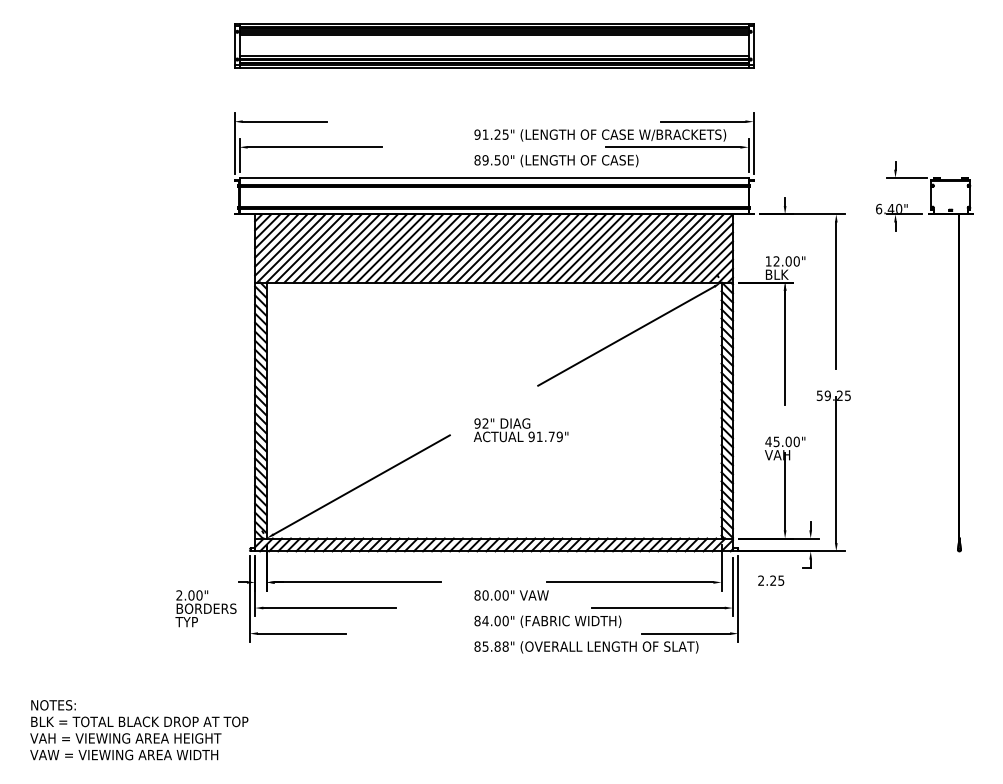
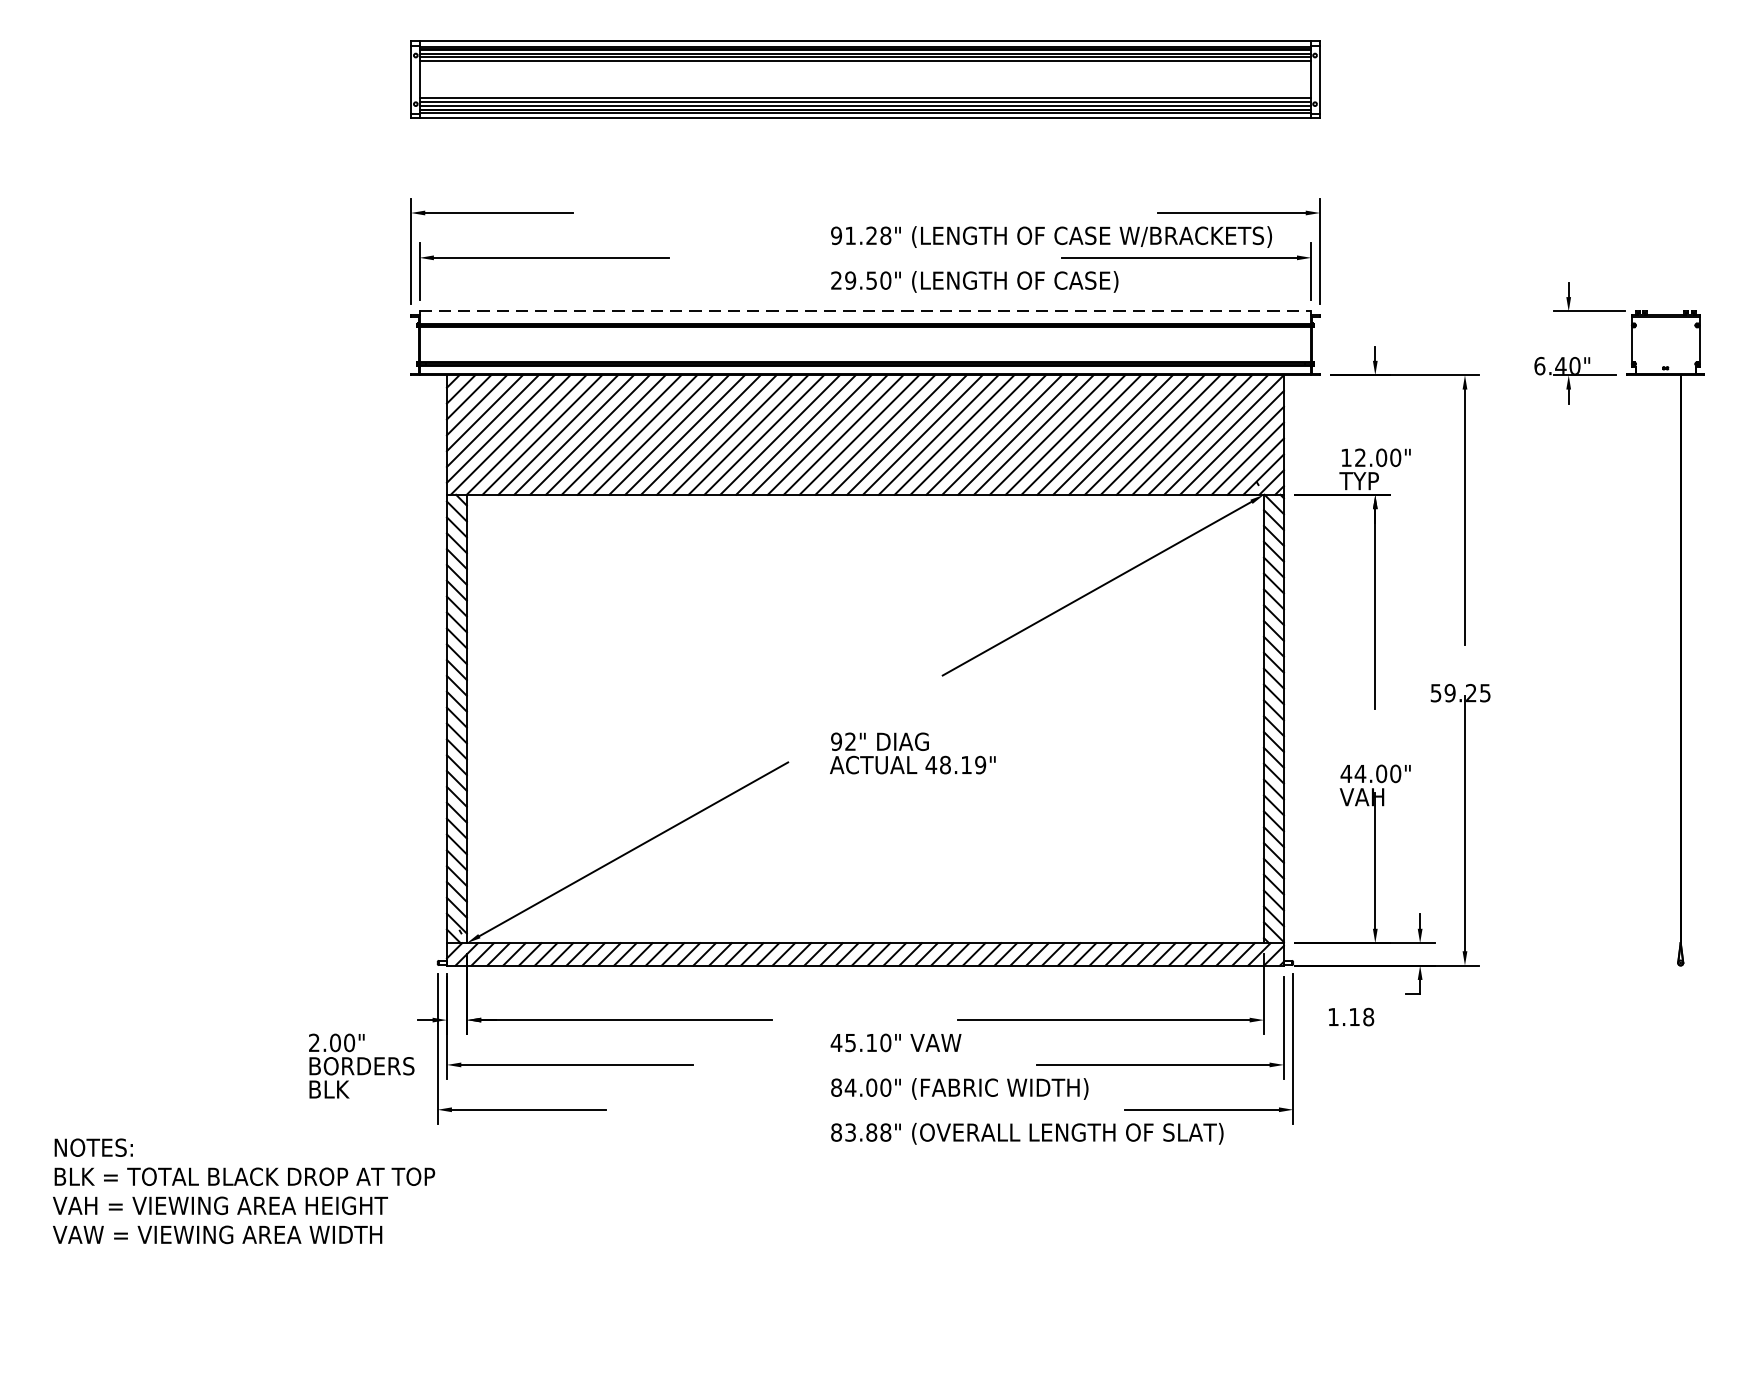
text: (505, 134) -> (885, 235), 91.25" -> 91.28"
text: (477, 160) -> (836, 280), 89.50" -> 29.50"
line: (494, 177) -> (866, 310), solid -> dashed
text: (776, 274) -> (1360, 480), BLK -> TYP
text: (541, 436) -> (948, 764), 91.79" -> 48.19"
text: (776, 441) -> (1360, 773), 45.00" -> 44.00"
text: (771, 580) -> (1351, 1016), 2.25 -> 1.18
text: (487, 595) -> (853, 1042), 80.00" -> 45.10"
text: (187, 622) -> (328, 1090), TYP -> BLK
text: (485, 645) -> (850, 1130), 85.88" -> 83.88"
text: (139, 730) -> (244, 1191), moved

